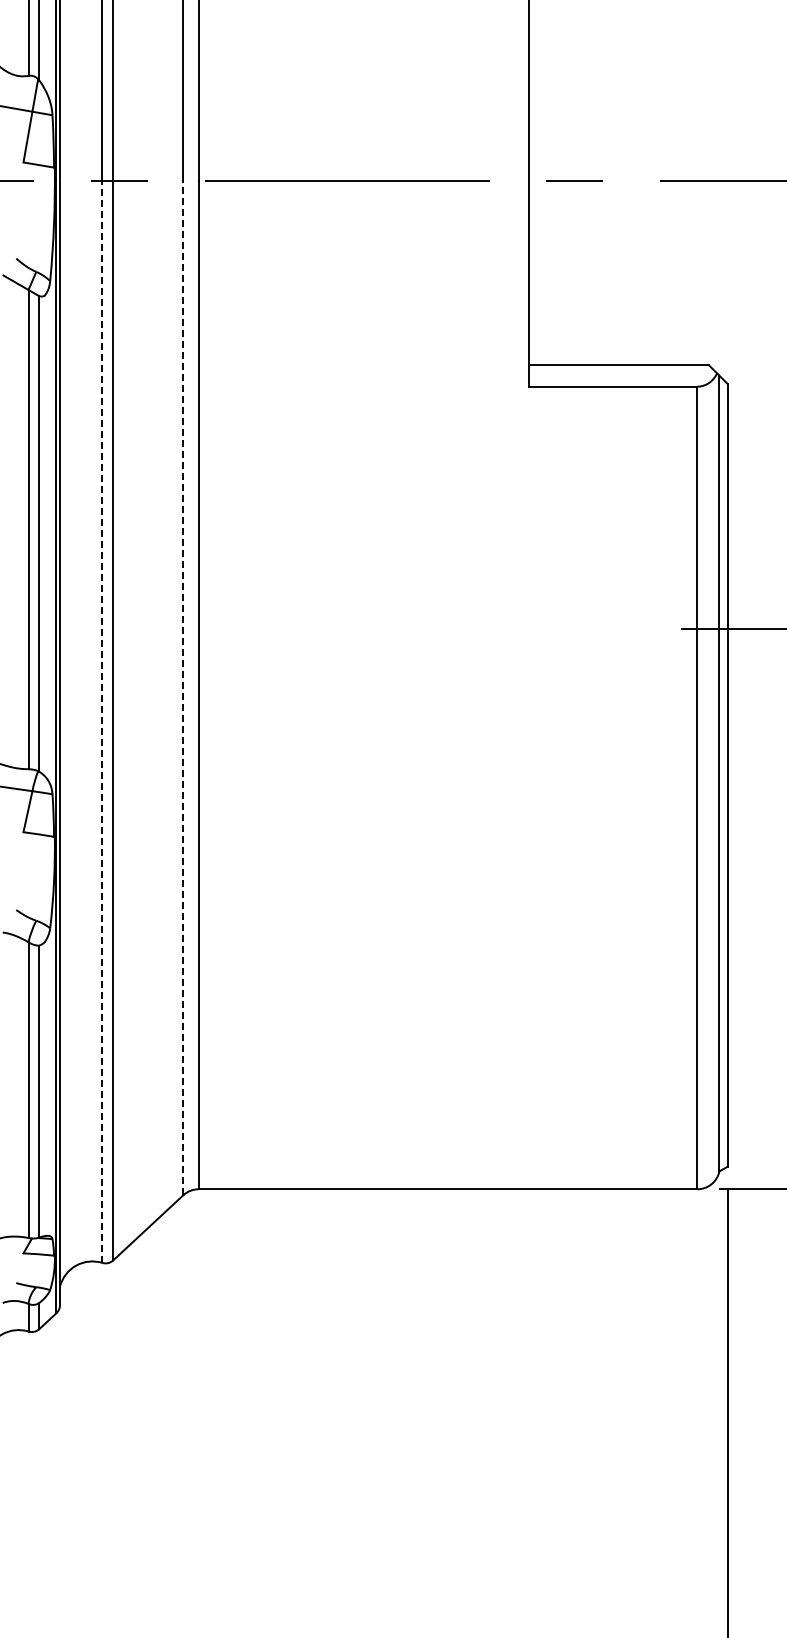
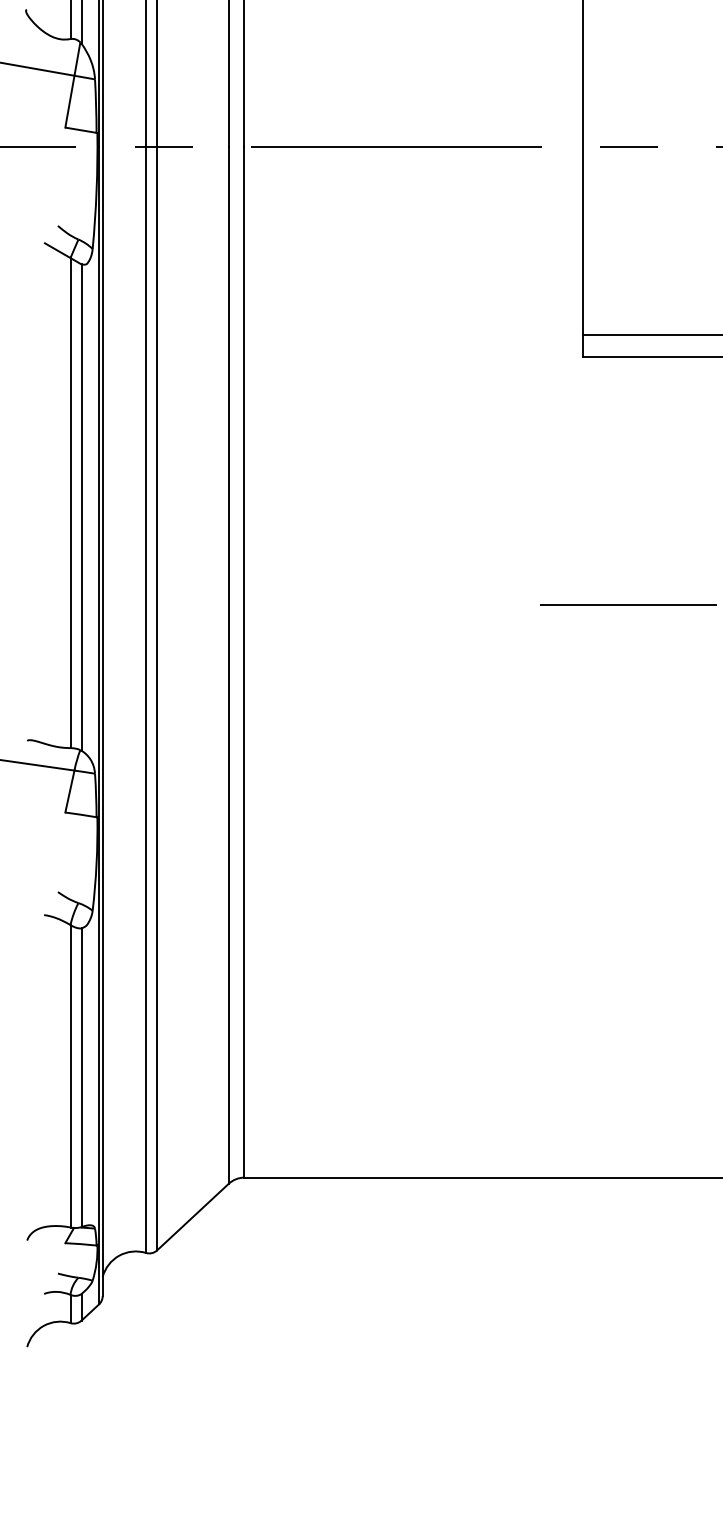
line: (574, 629) -> (628, 605), added
line: (183, 688) -> (228, 665), dashed -> solid
line: (102, 722) -> (146, 700), dashed -> solid

